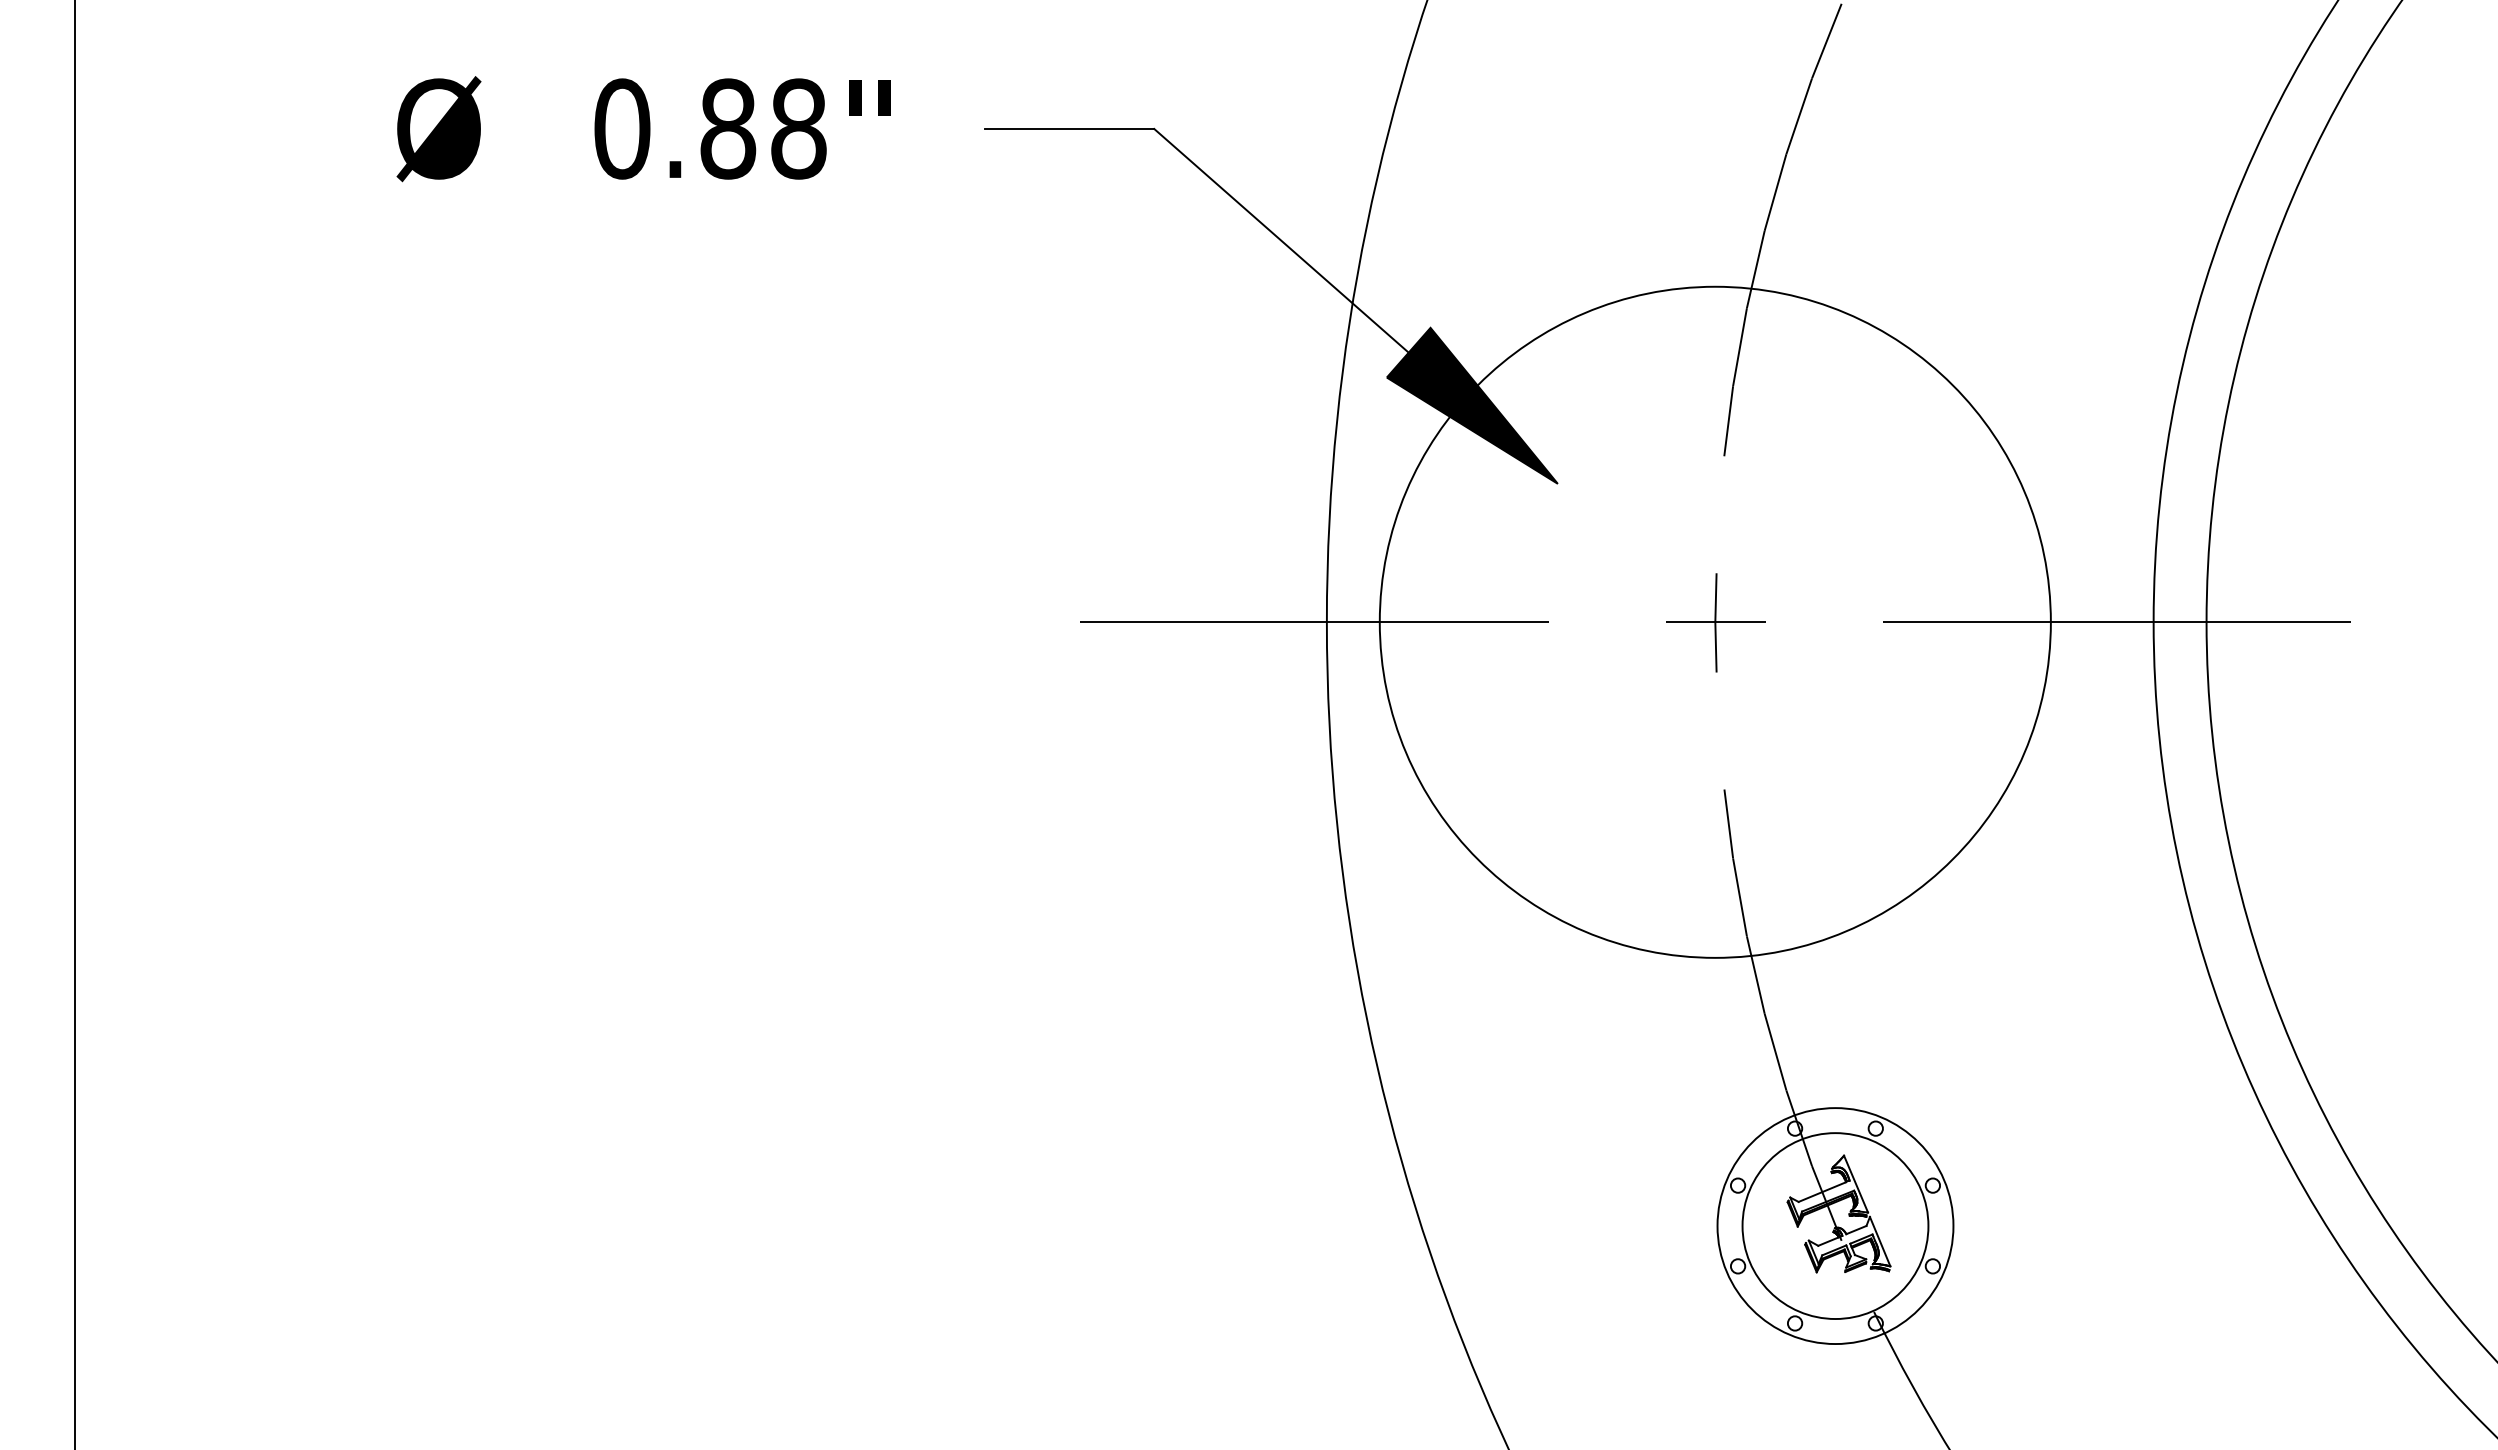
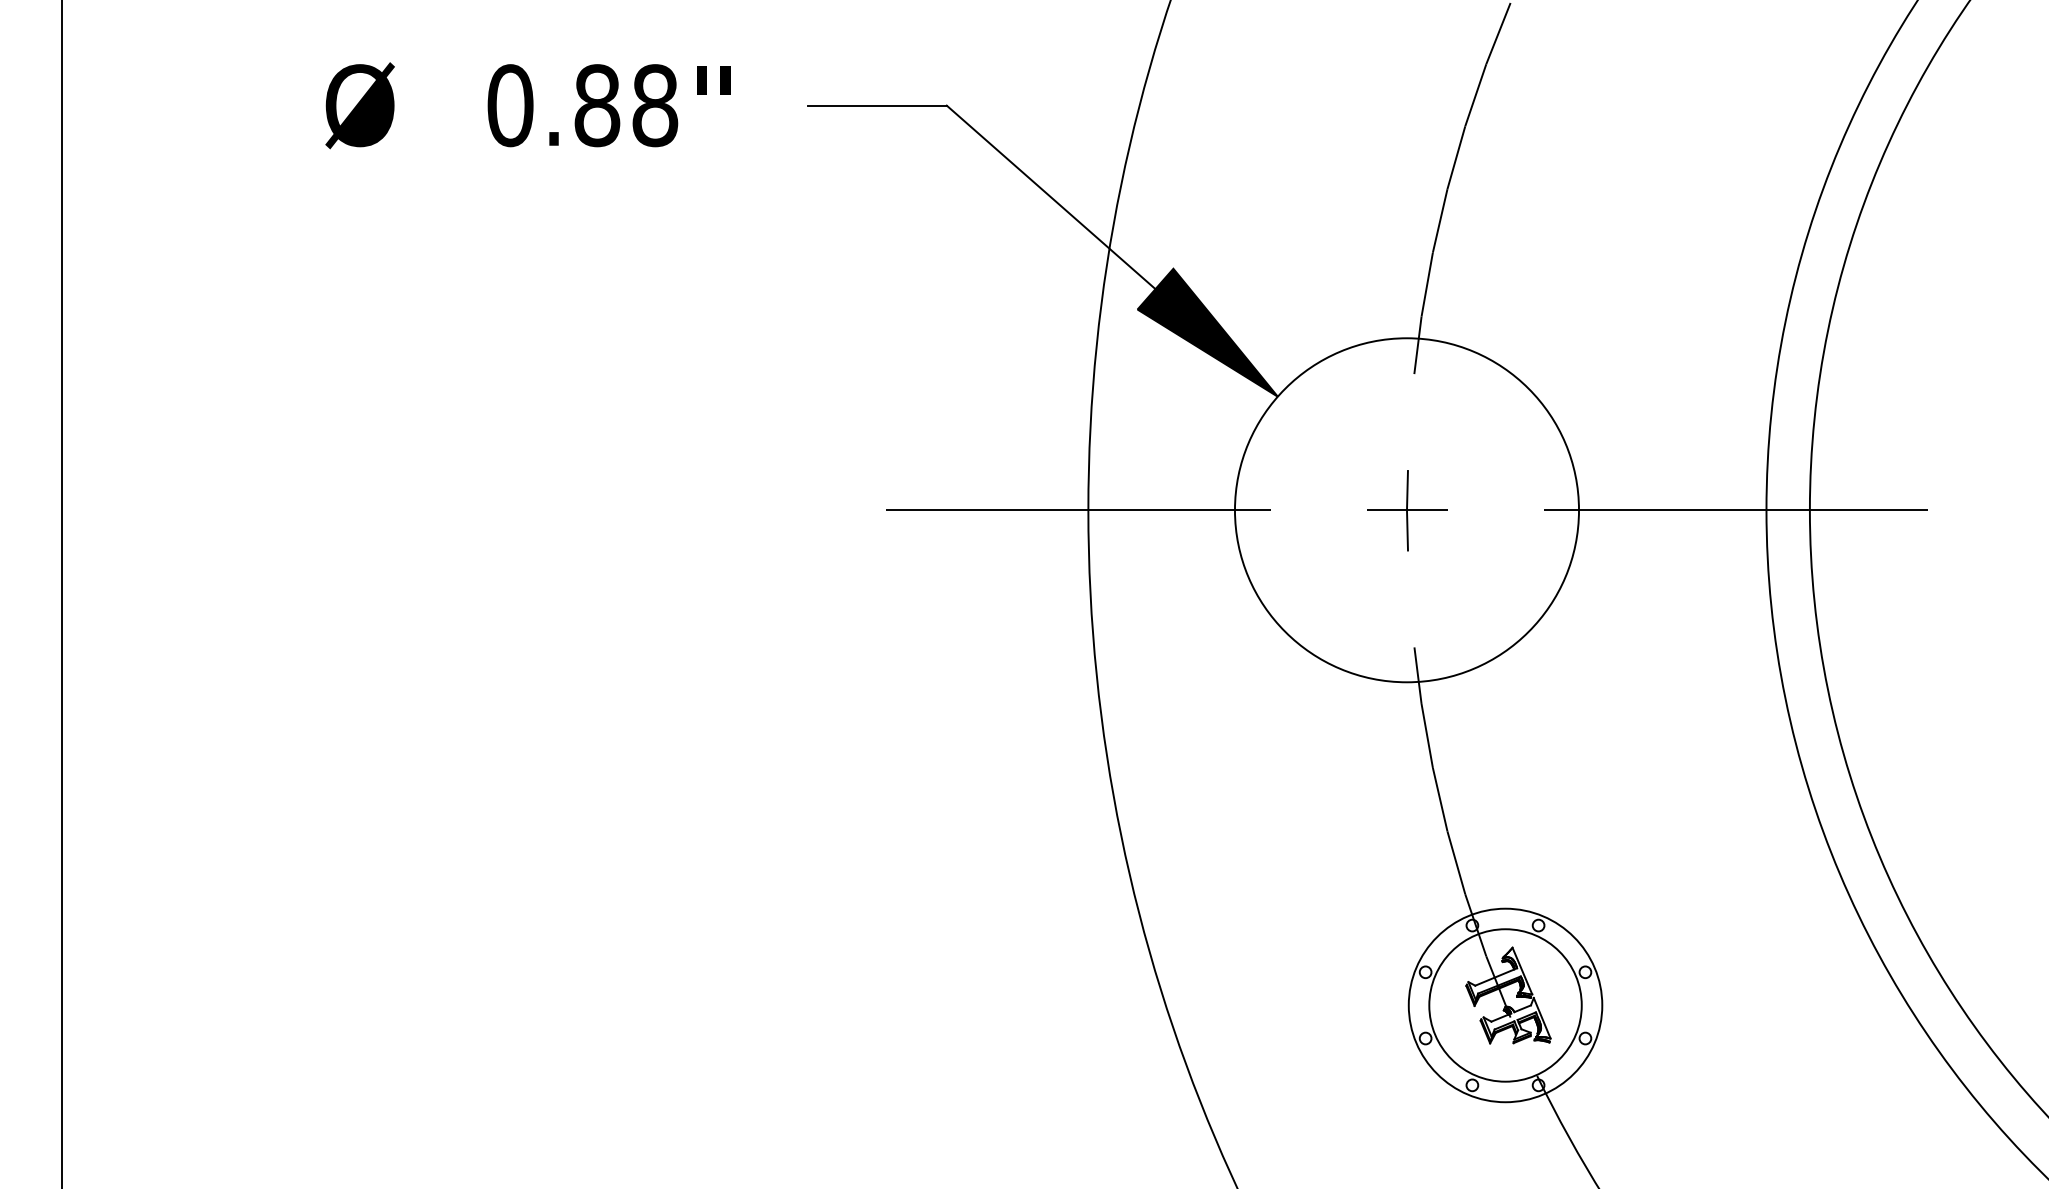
circle: (1715, 622) -> (1407, 510), size x0.62

